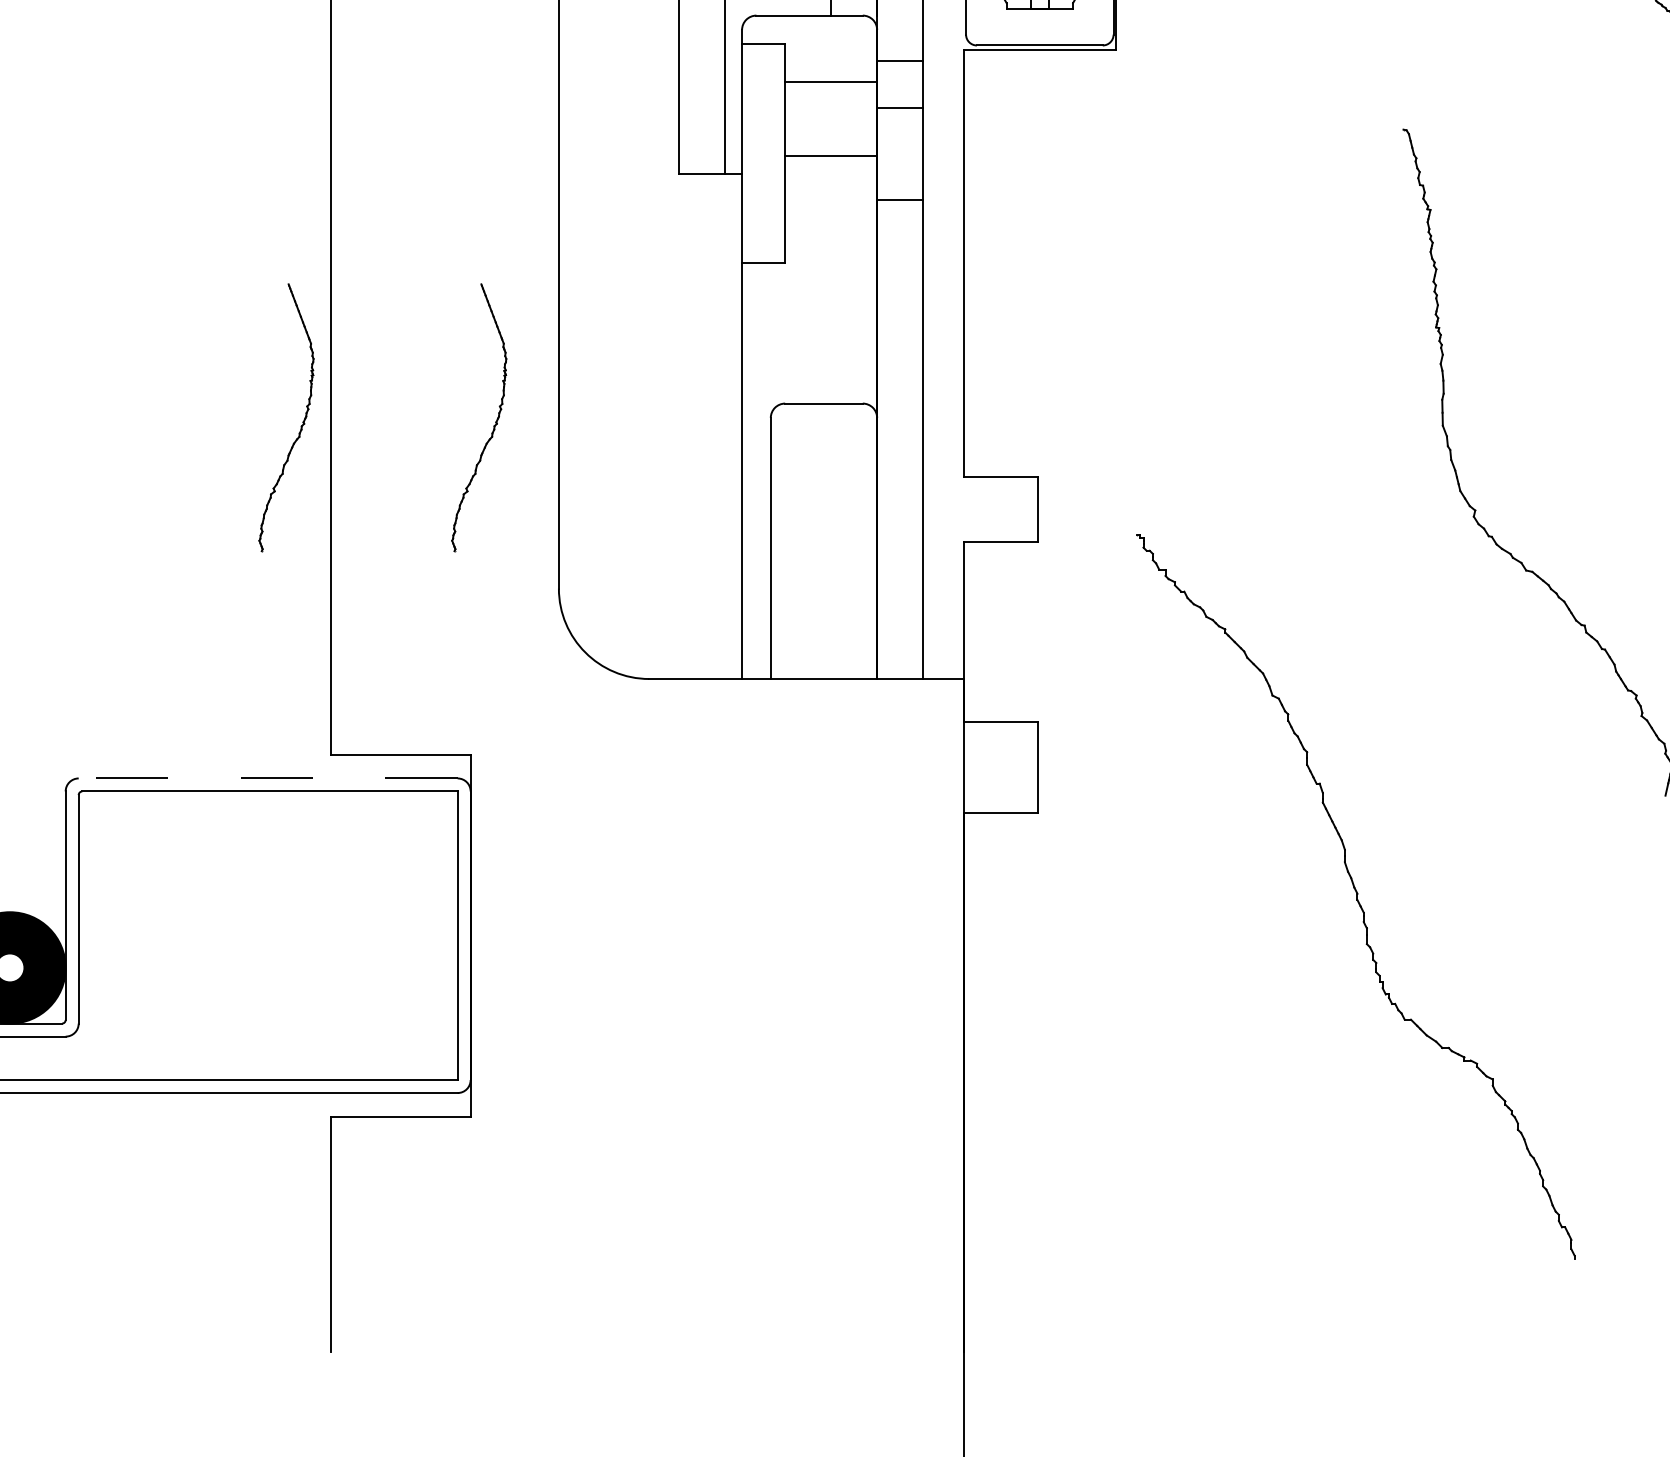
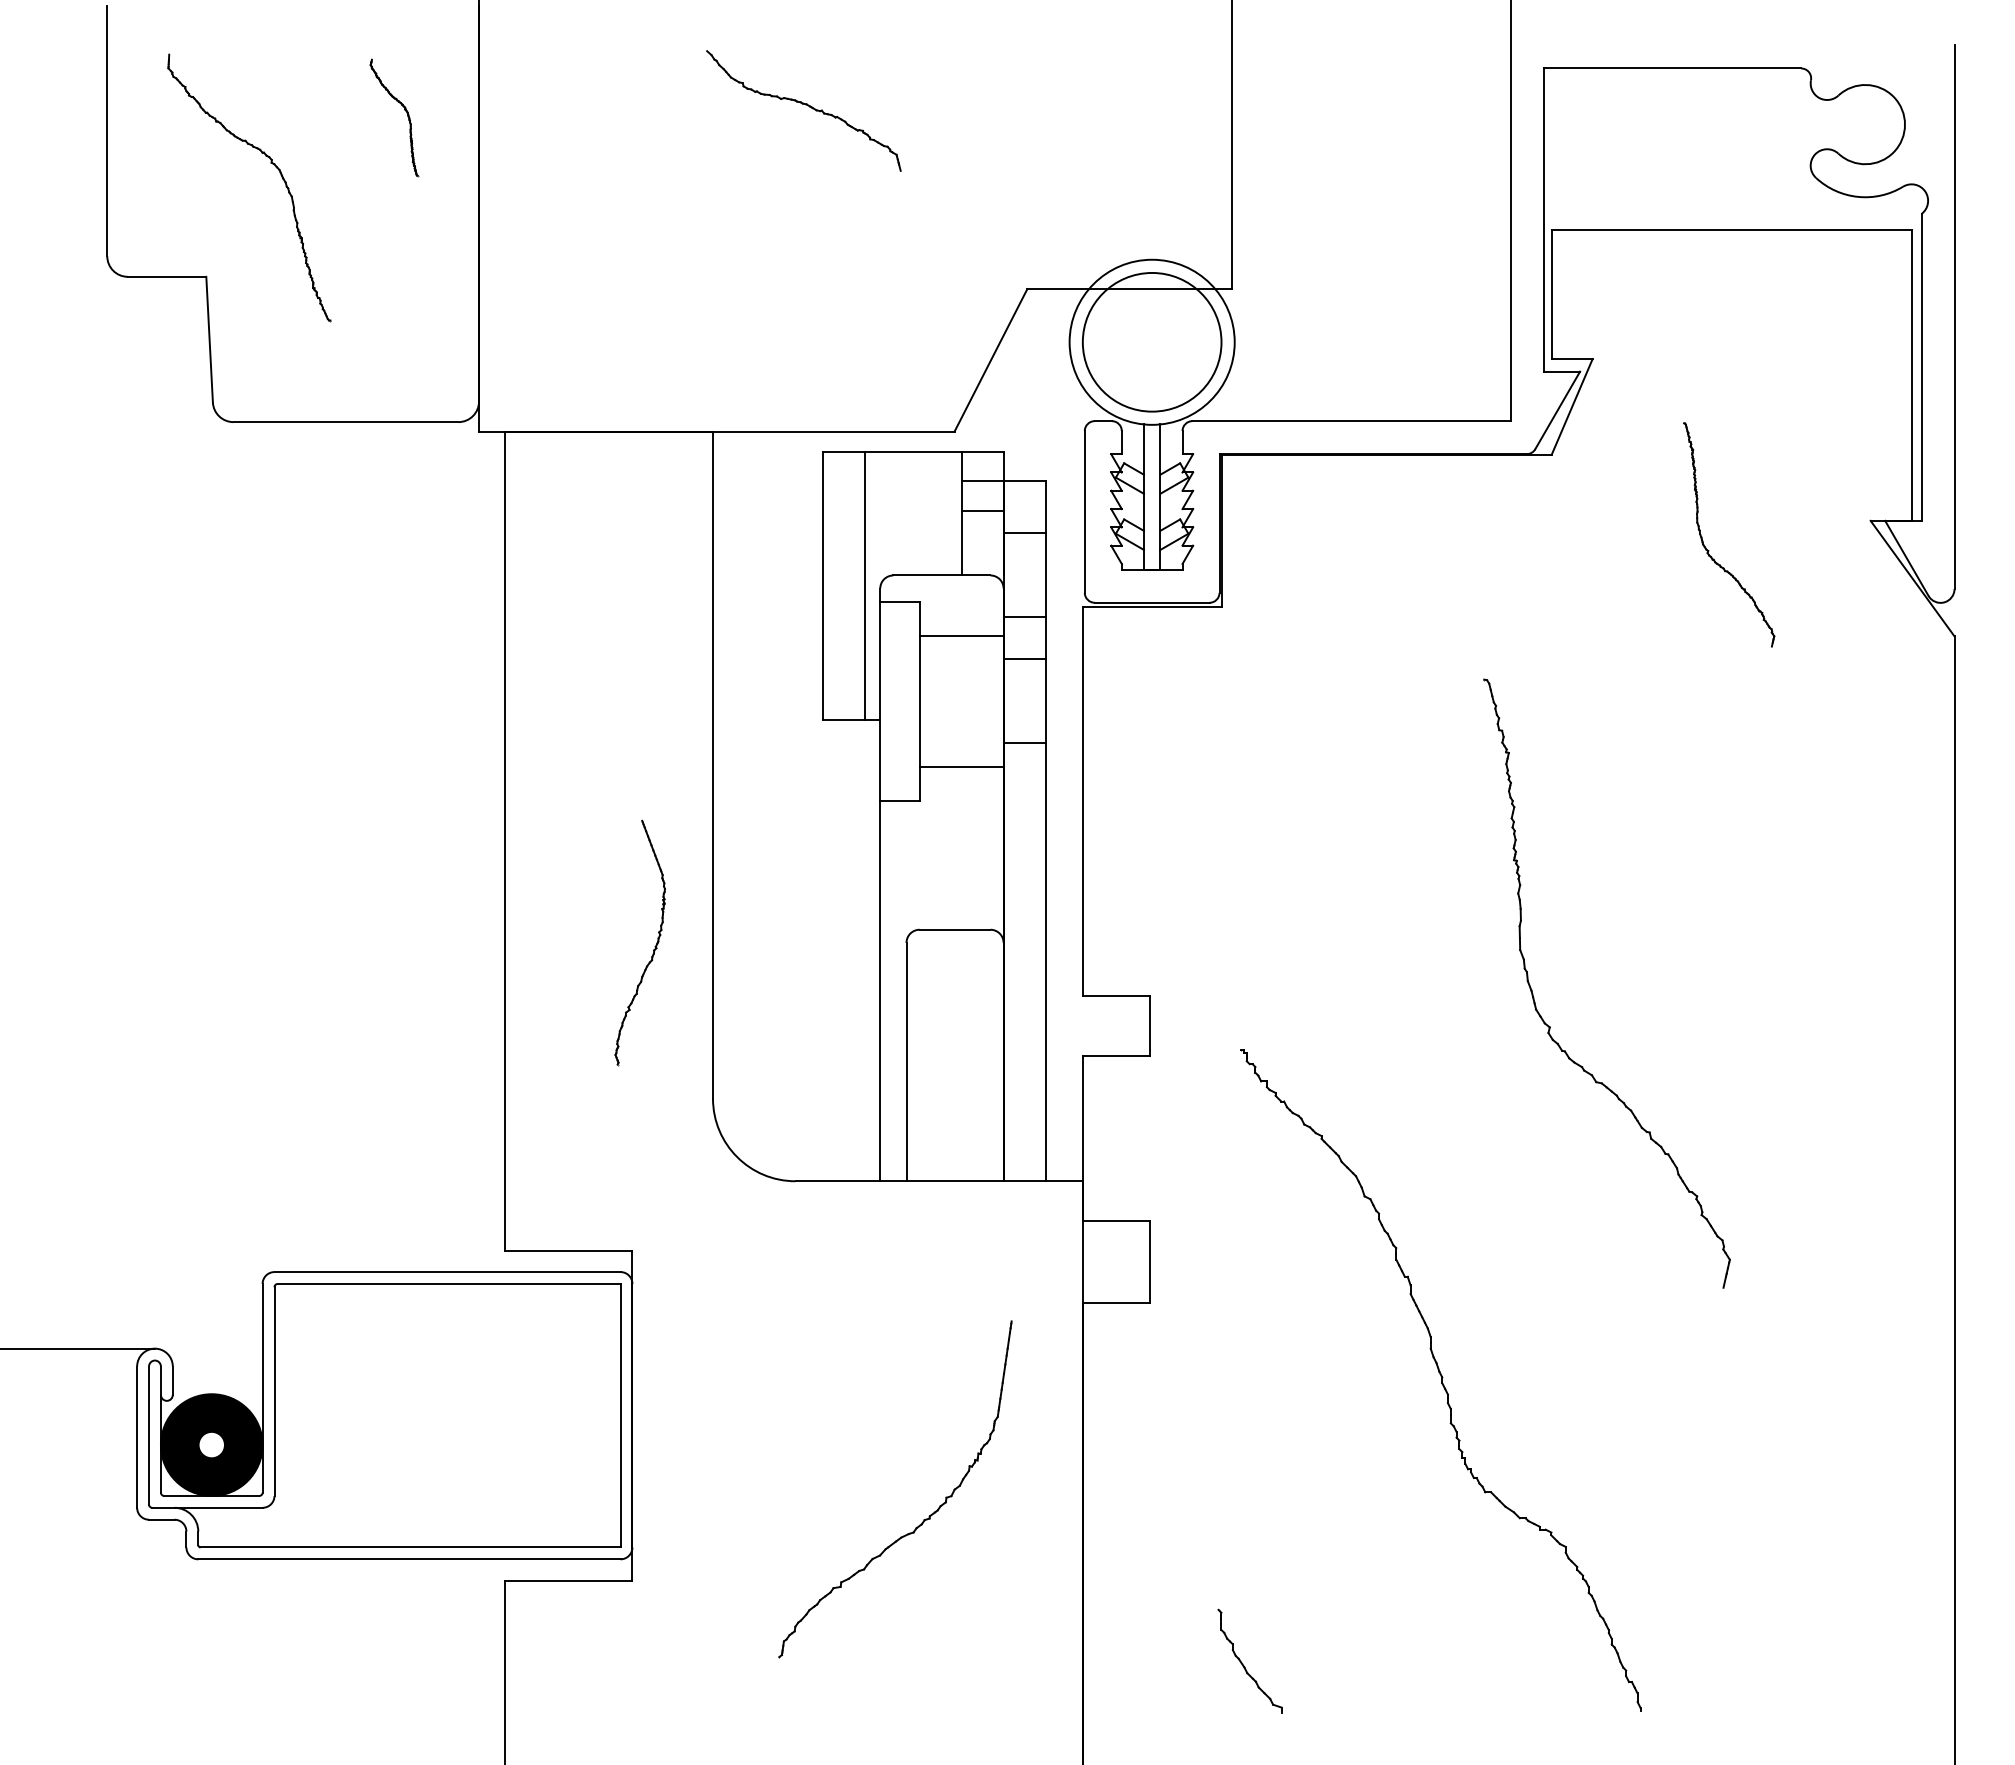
line: (831, 156) -> (961, 767), moved
part: (302, 421) -> (478, 946), removed
line: (268, 778) -> (447, 1272), dashed -> solid
part: (789, 1049) -> (923, 1519), added
part: (1140, 1209) -> (1244, 1665), added

